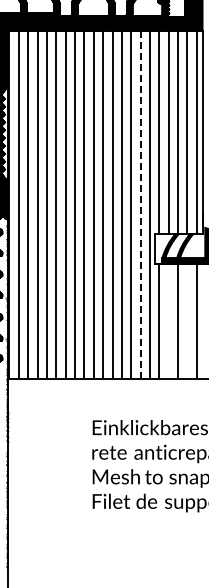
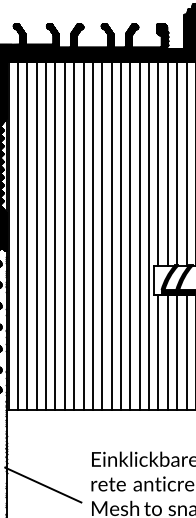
line: (140, 204) -> (139, 236), dashed -> solid
line: (168, 320) -> (167, 352), added
line: (187, 320) -> (186, 352), added
line: (44, 452) -> (43, 484), added

